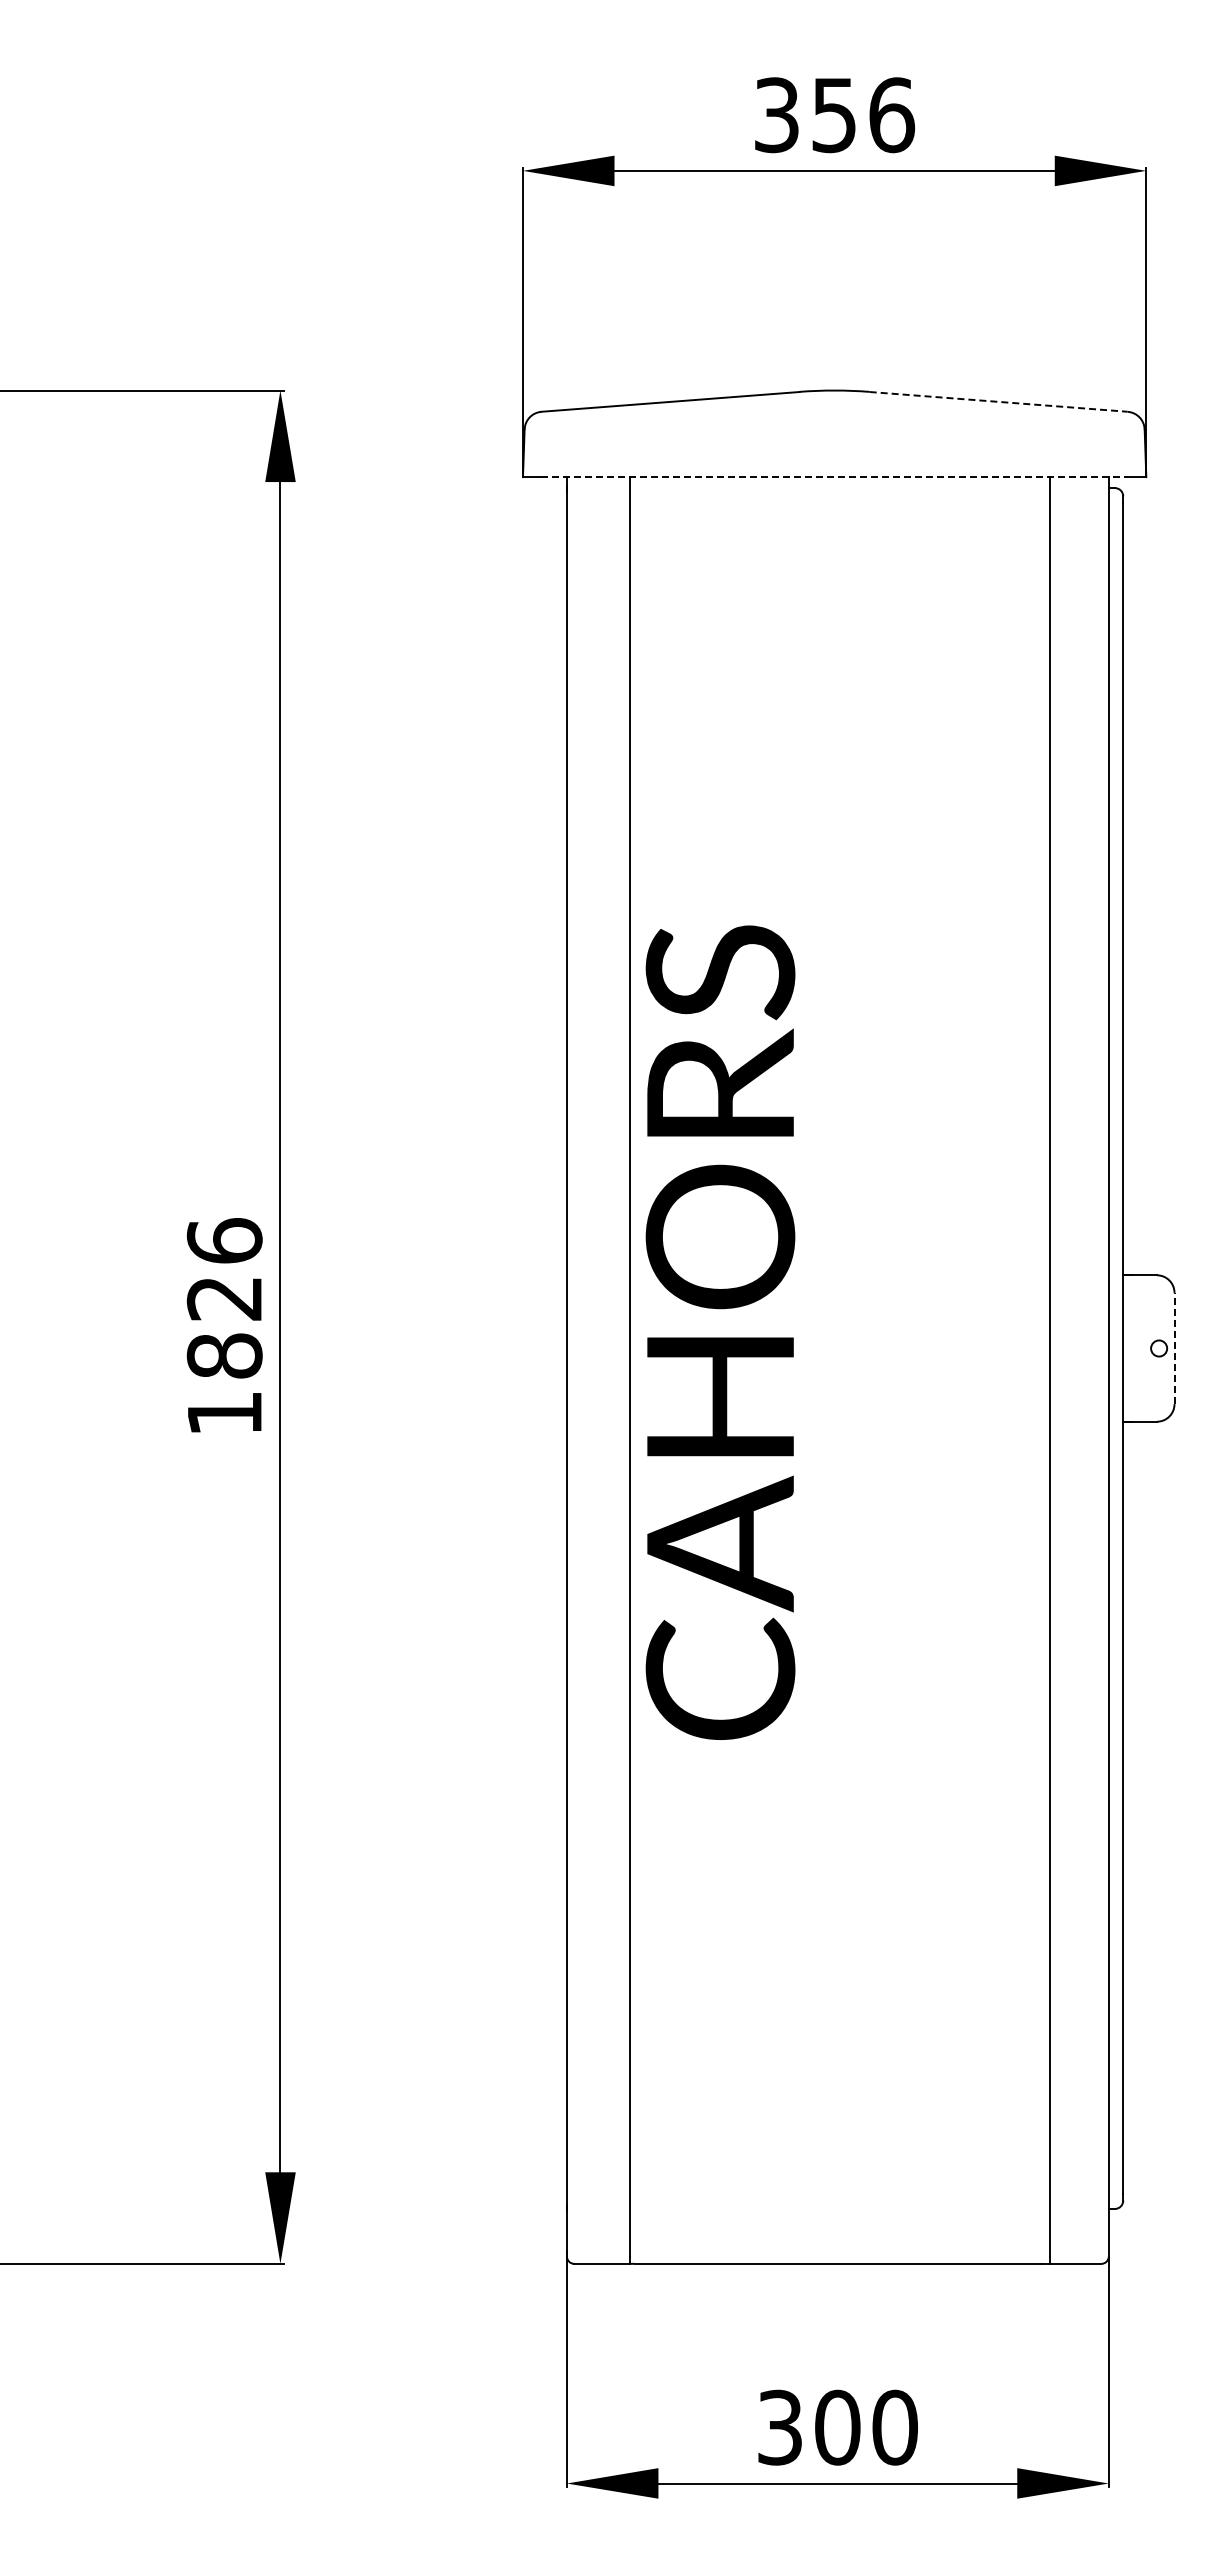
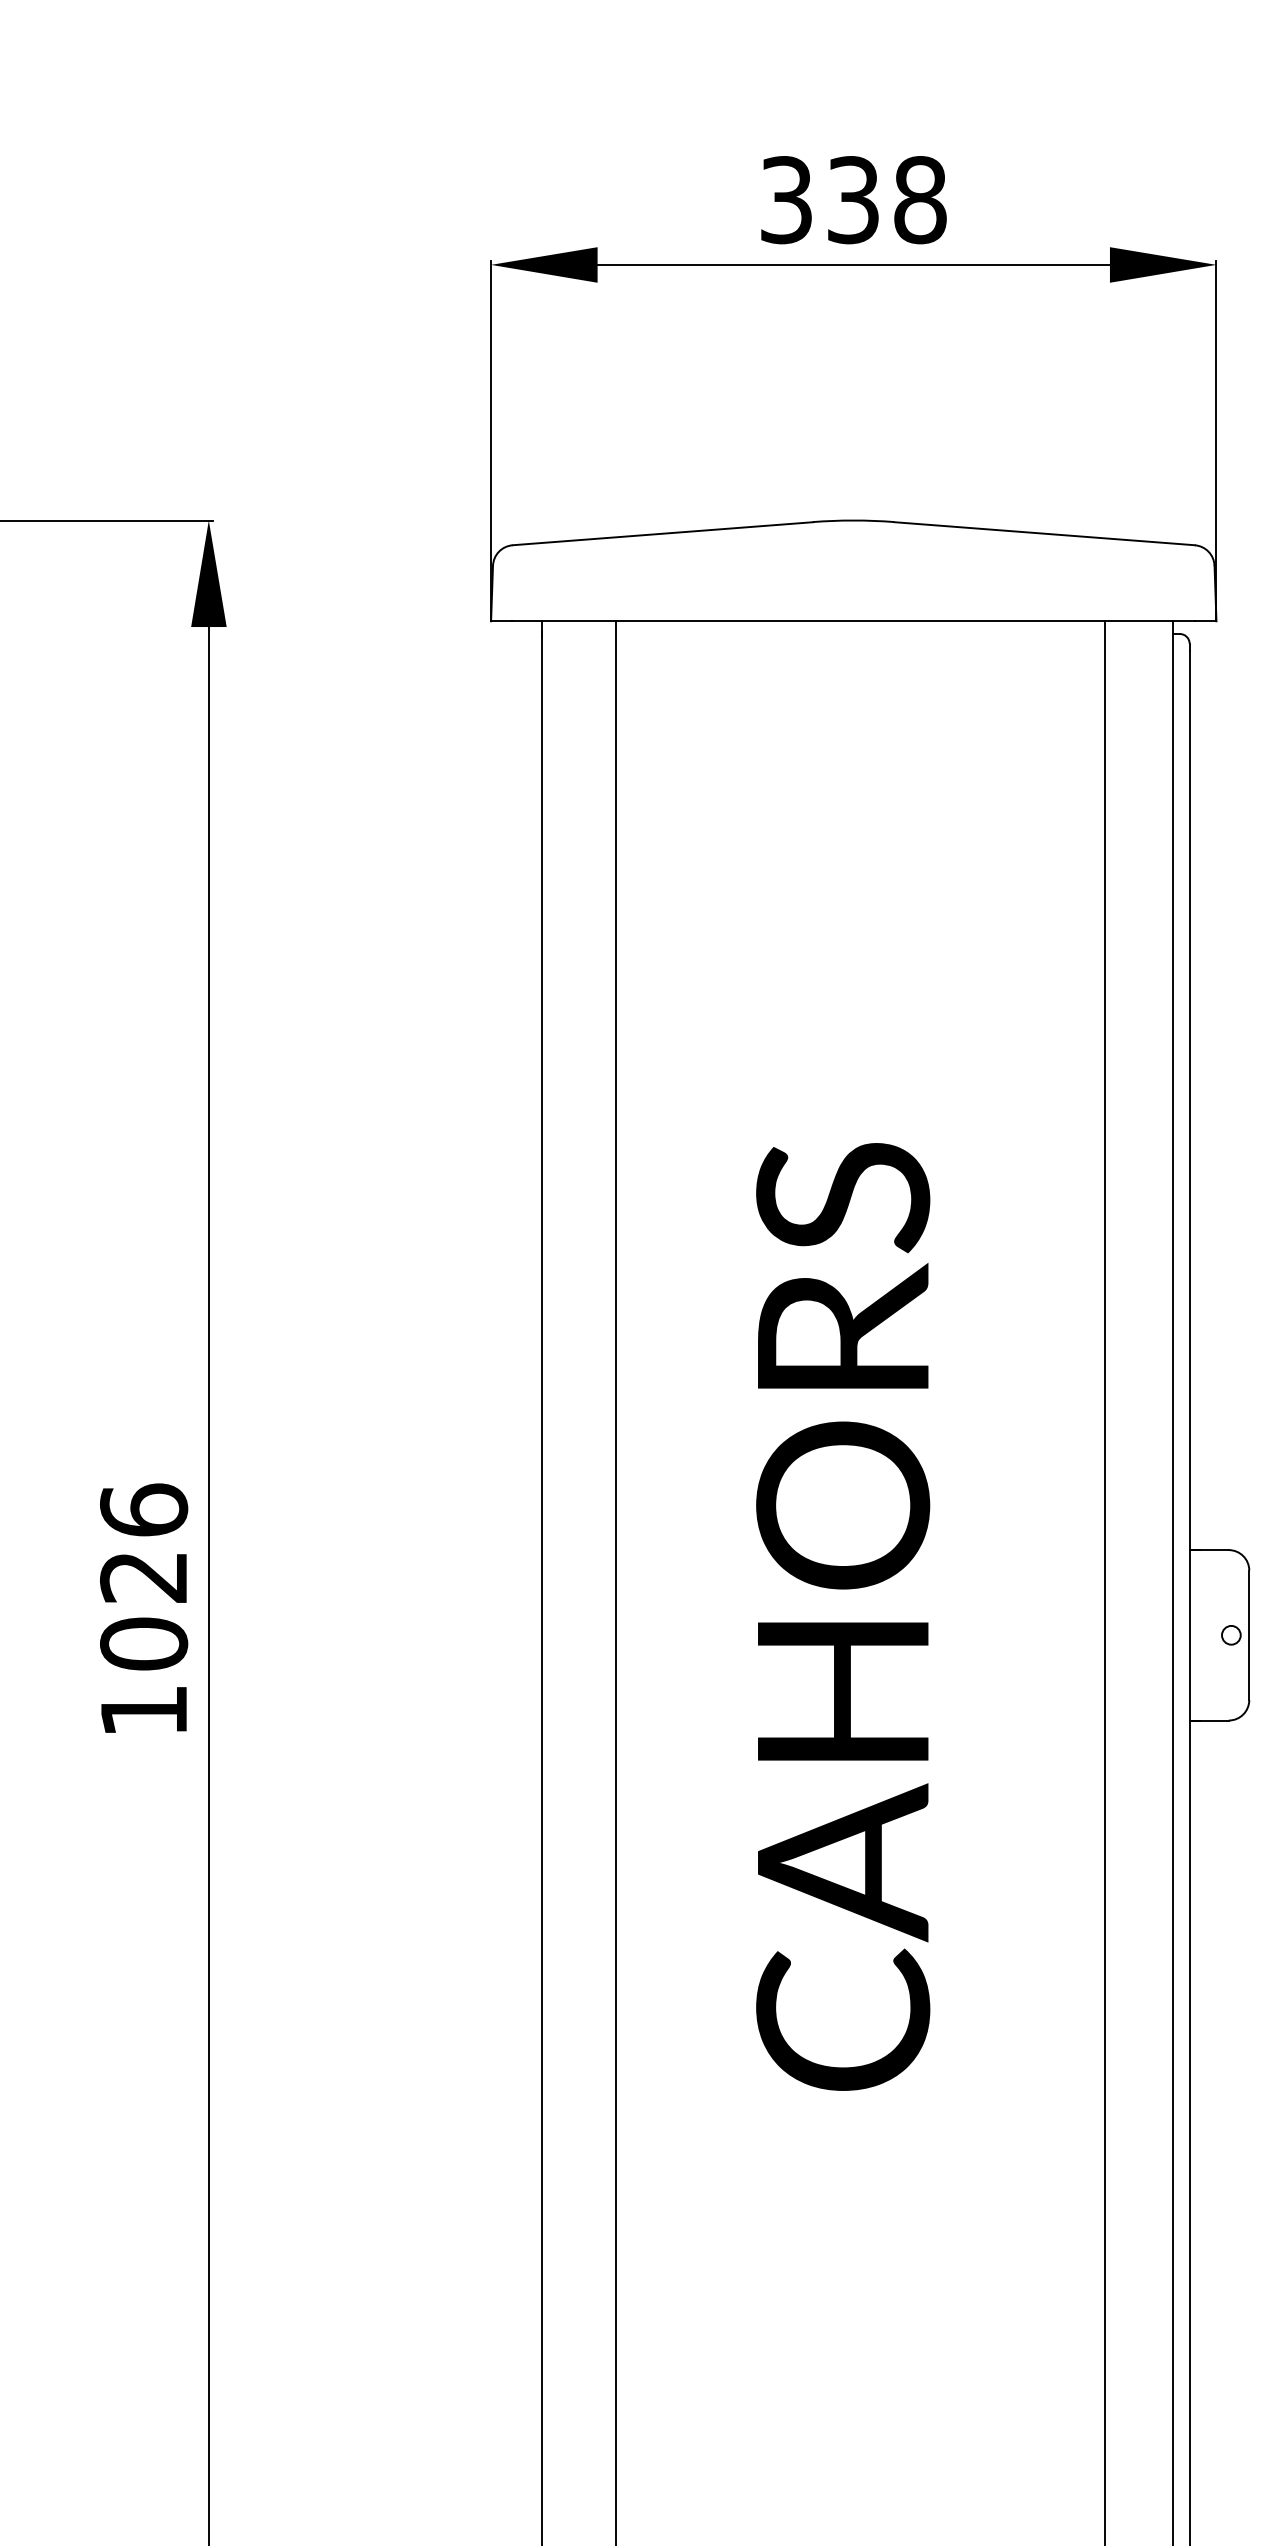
text: (863, 115) -> (887, 200), 356 -> 338
line: (999, 401) -> (1045, 533), dashed -> solid
line: (835, 477) -> (854, 621), dashed -> solid
text: (720, 1332) -> (843, 1616), moved
line: (1174, 1348) -> (1249, 1635), dashed -> solid
text: (224, 1355) -> (143, 1643), 1826 -> 1026

